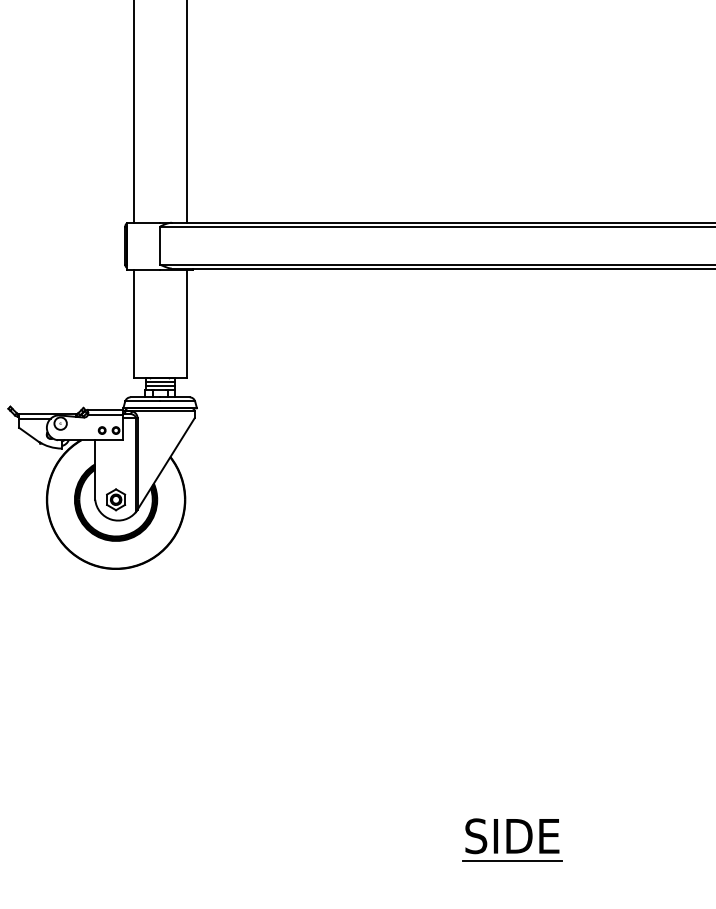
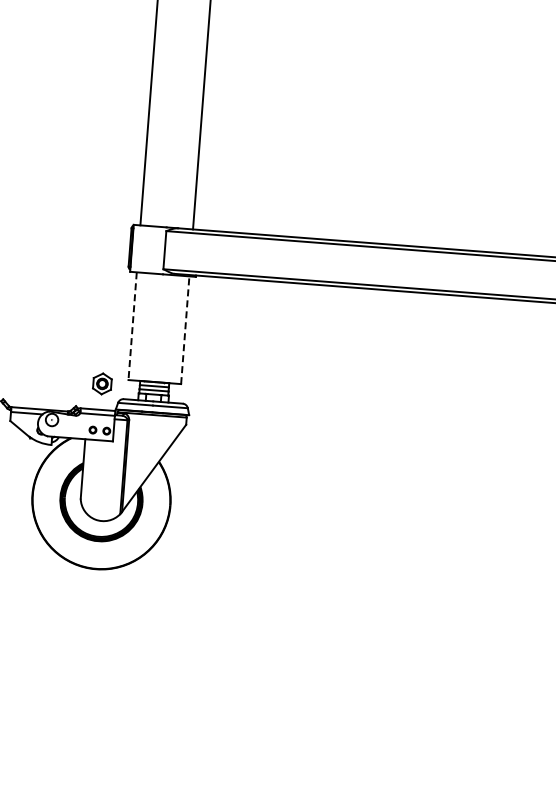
line: (186, 323) -> (185, 329), solid -> dashed
line: (133, 324) -> (132, 326), solid -> dashed
part: (116, 499) -> (102, 383), moved

